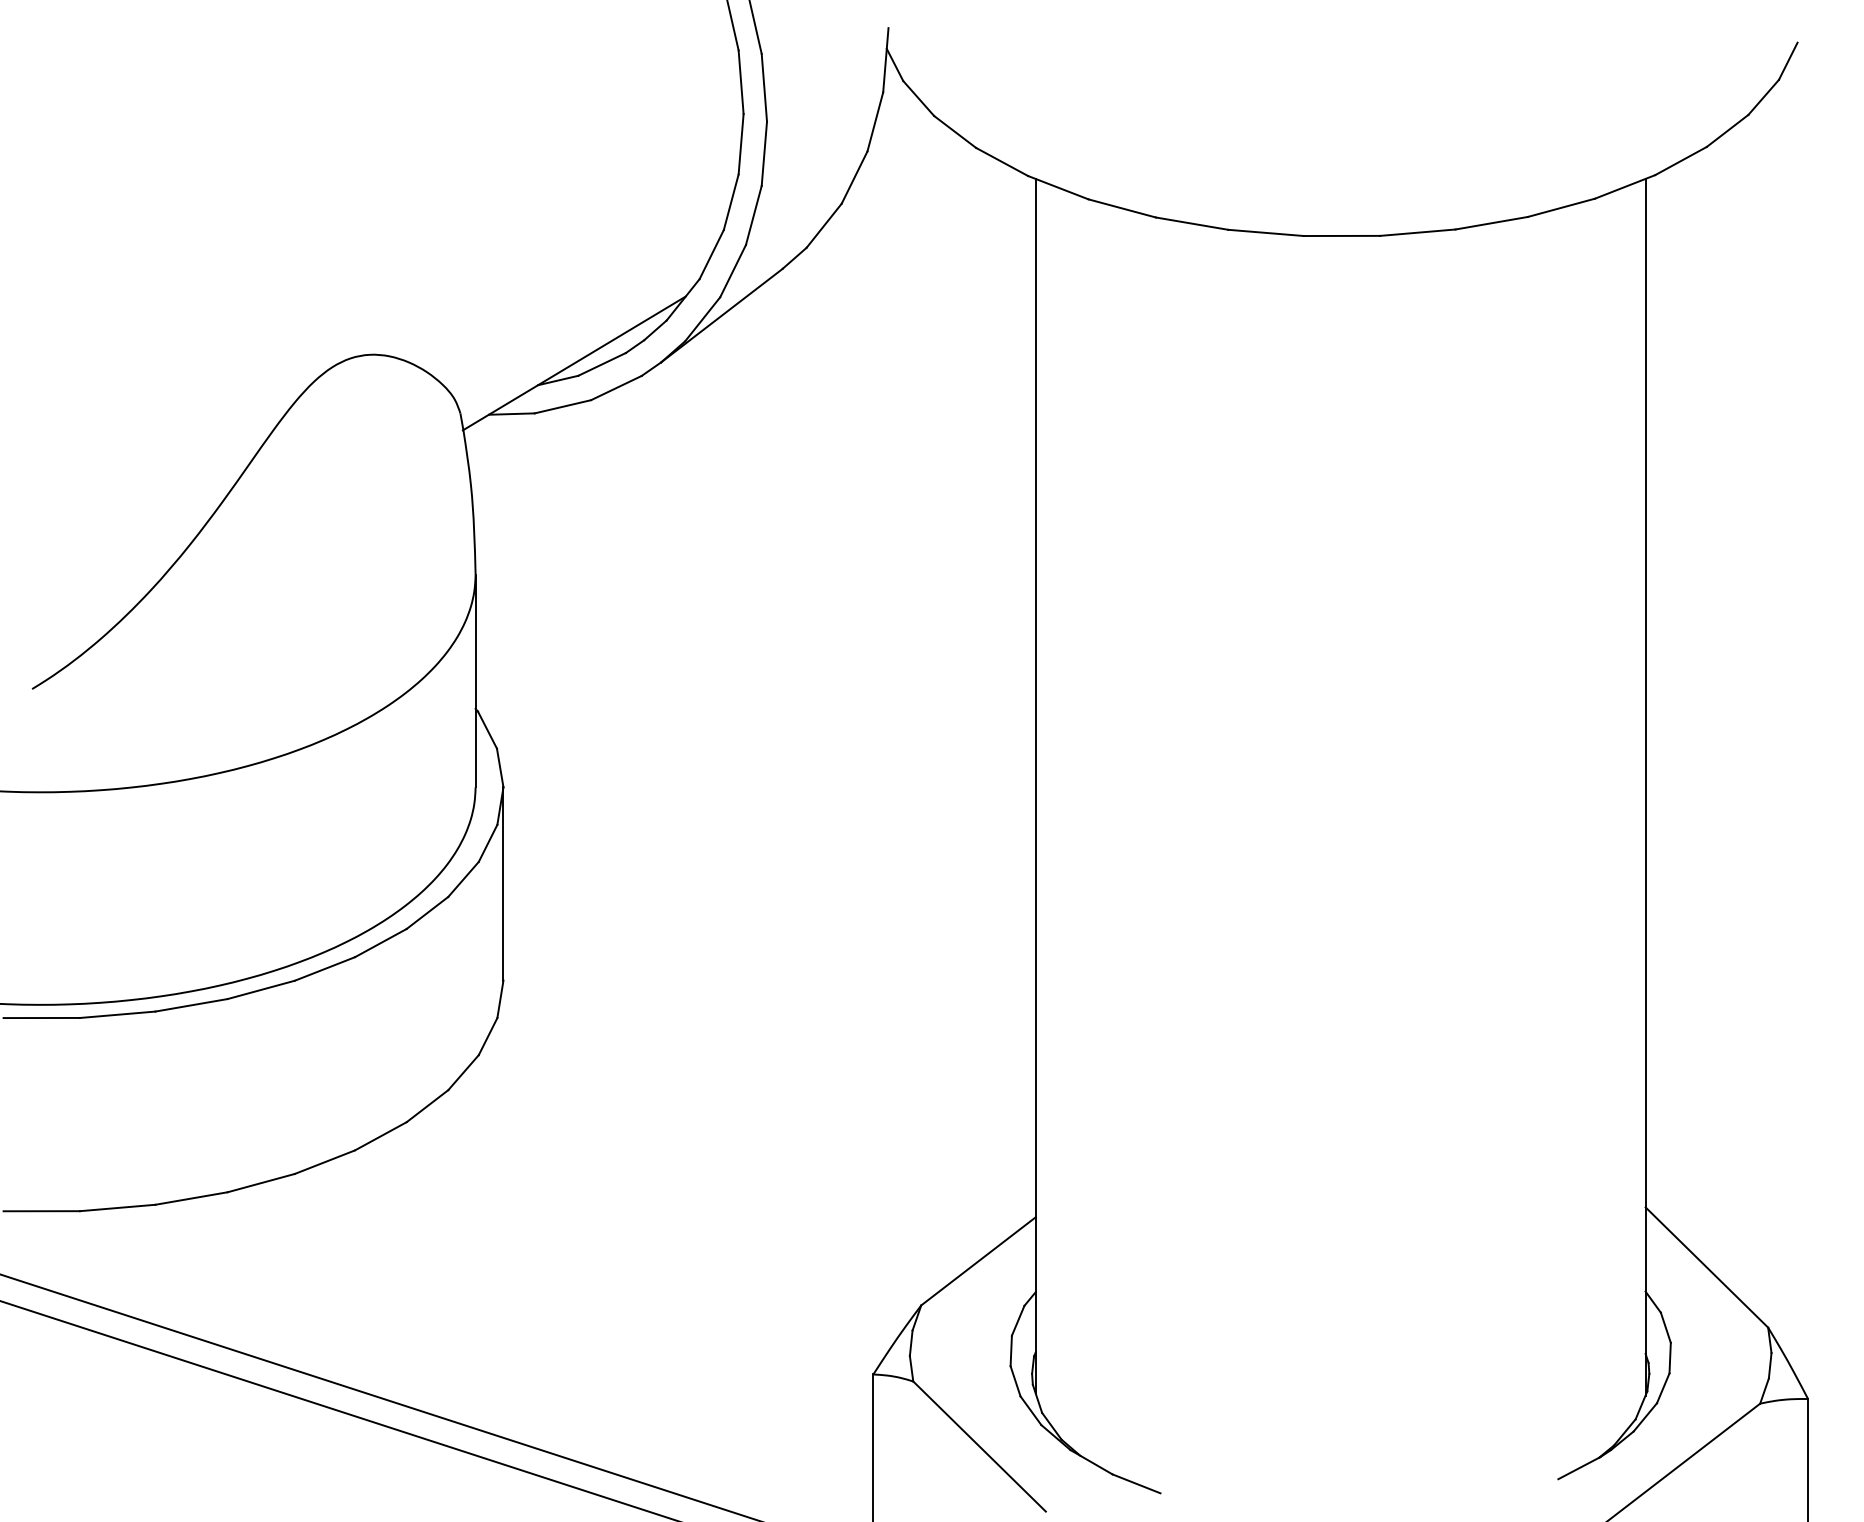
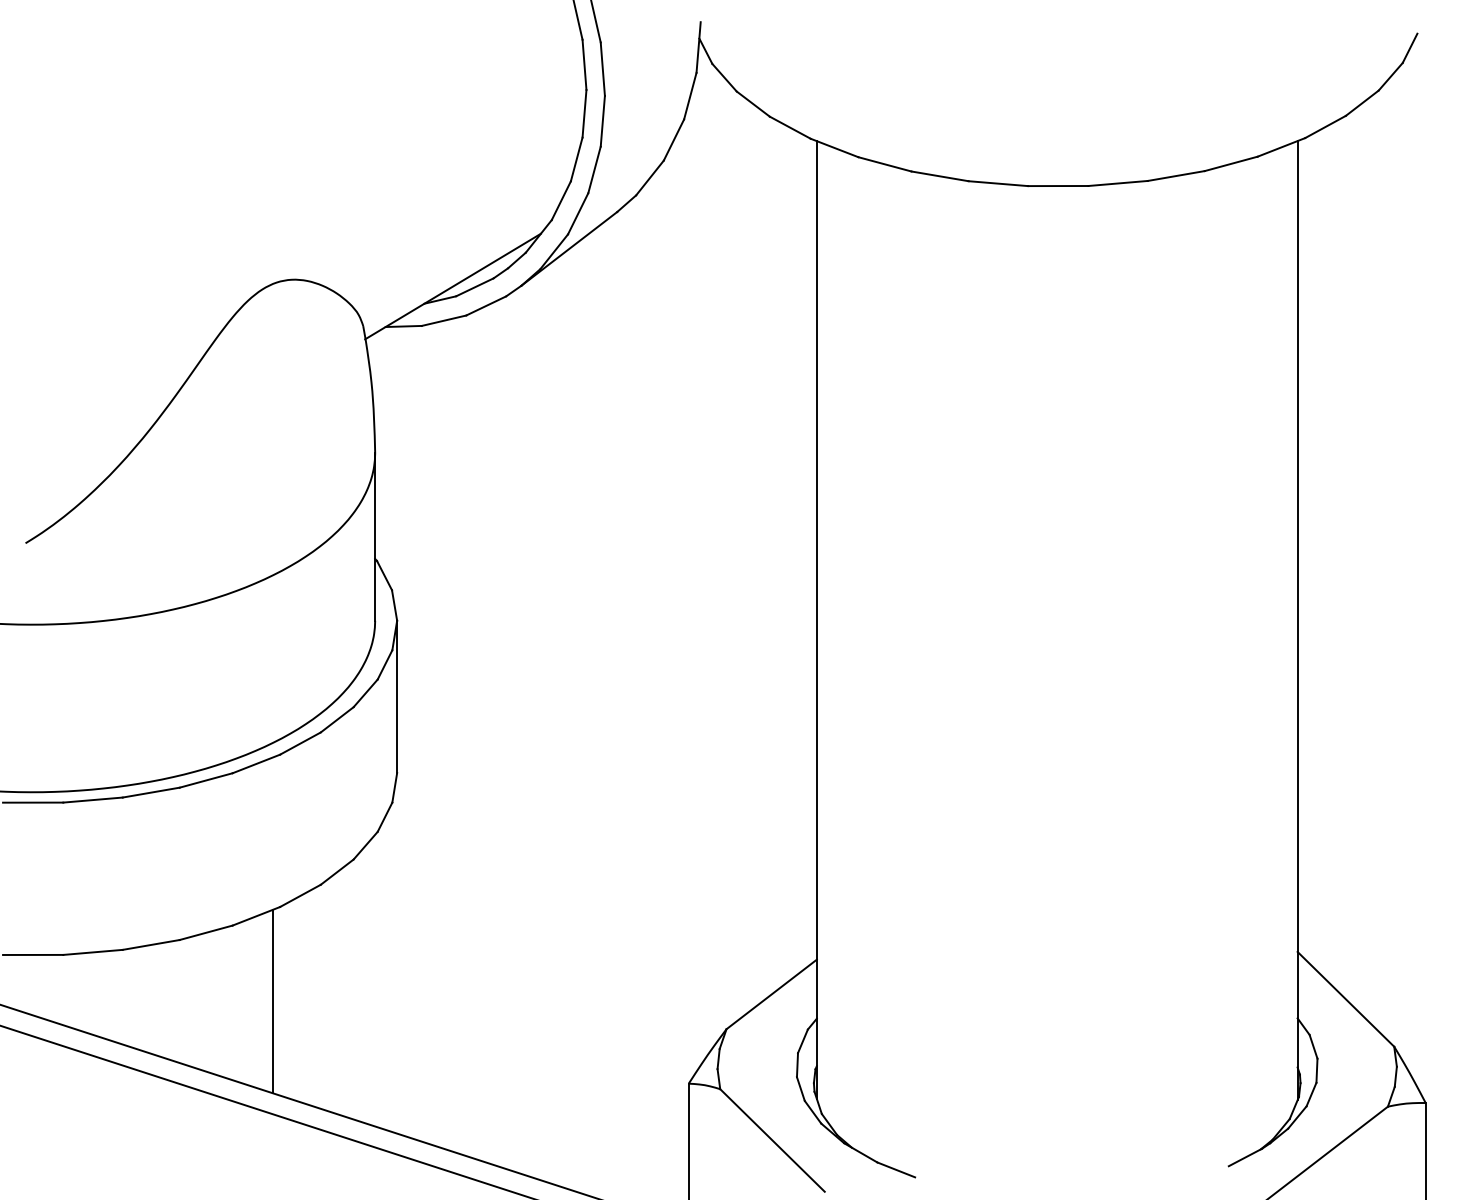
line: (345, 1270) -> (272, 1001), added

